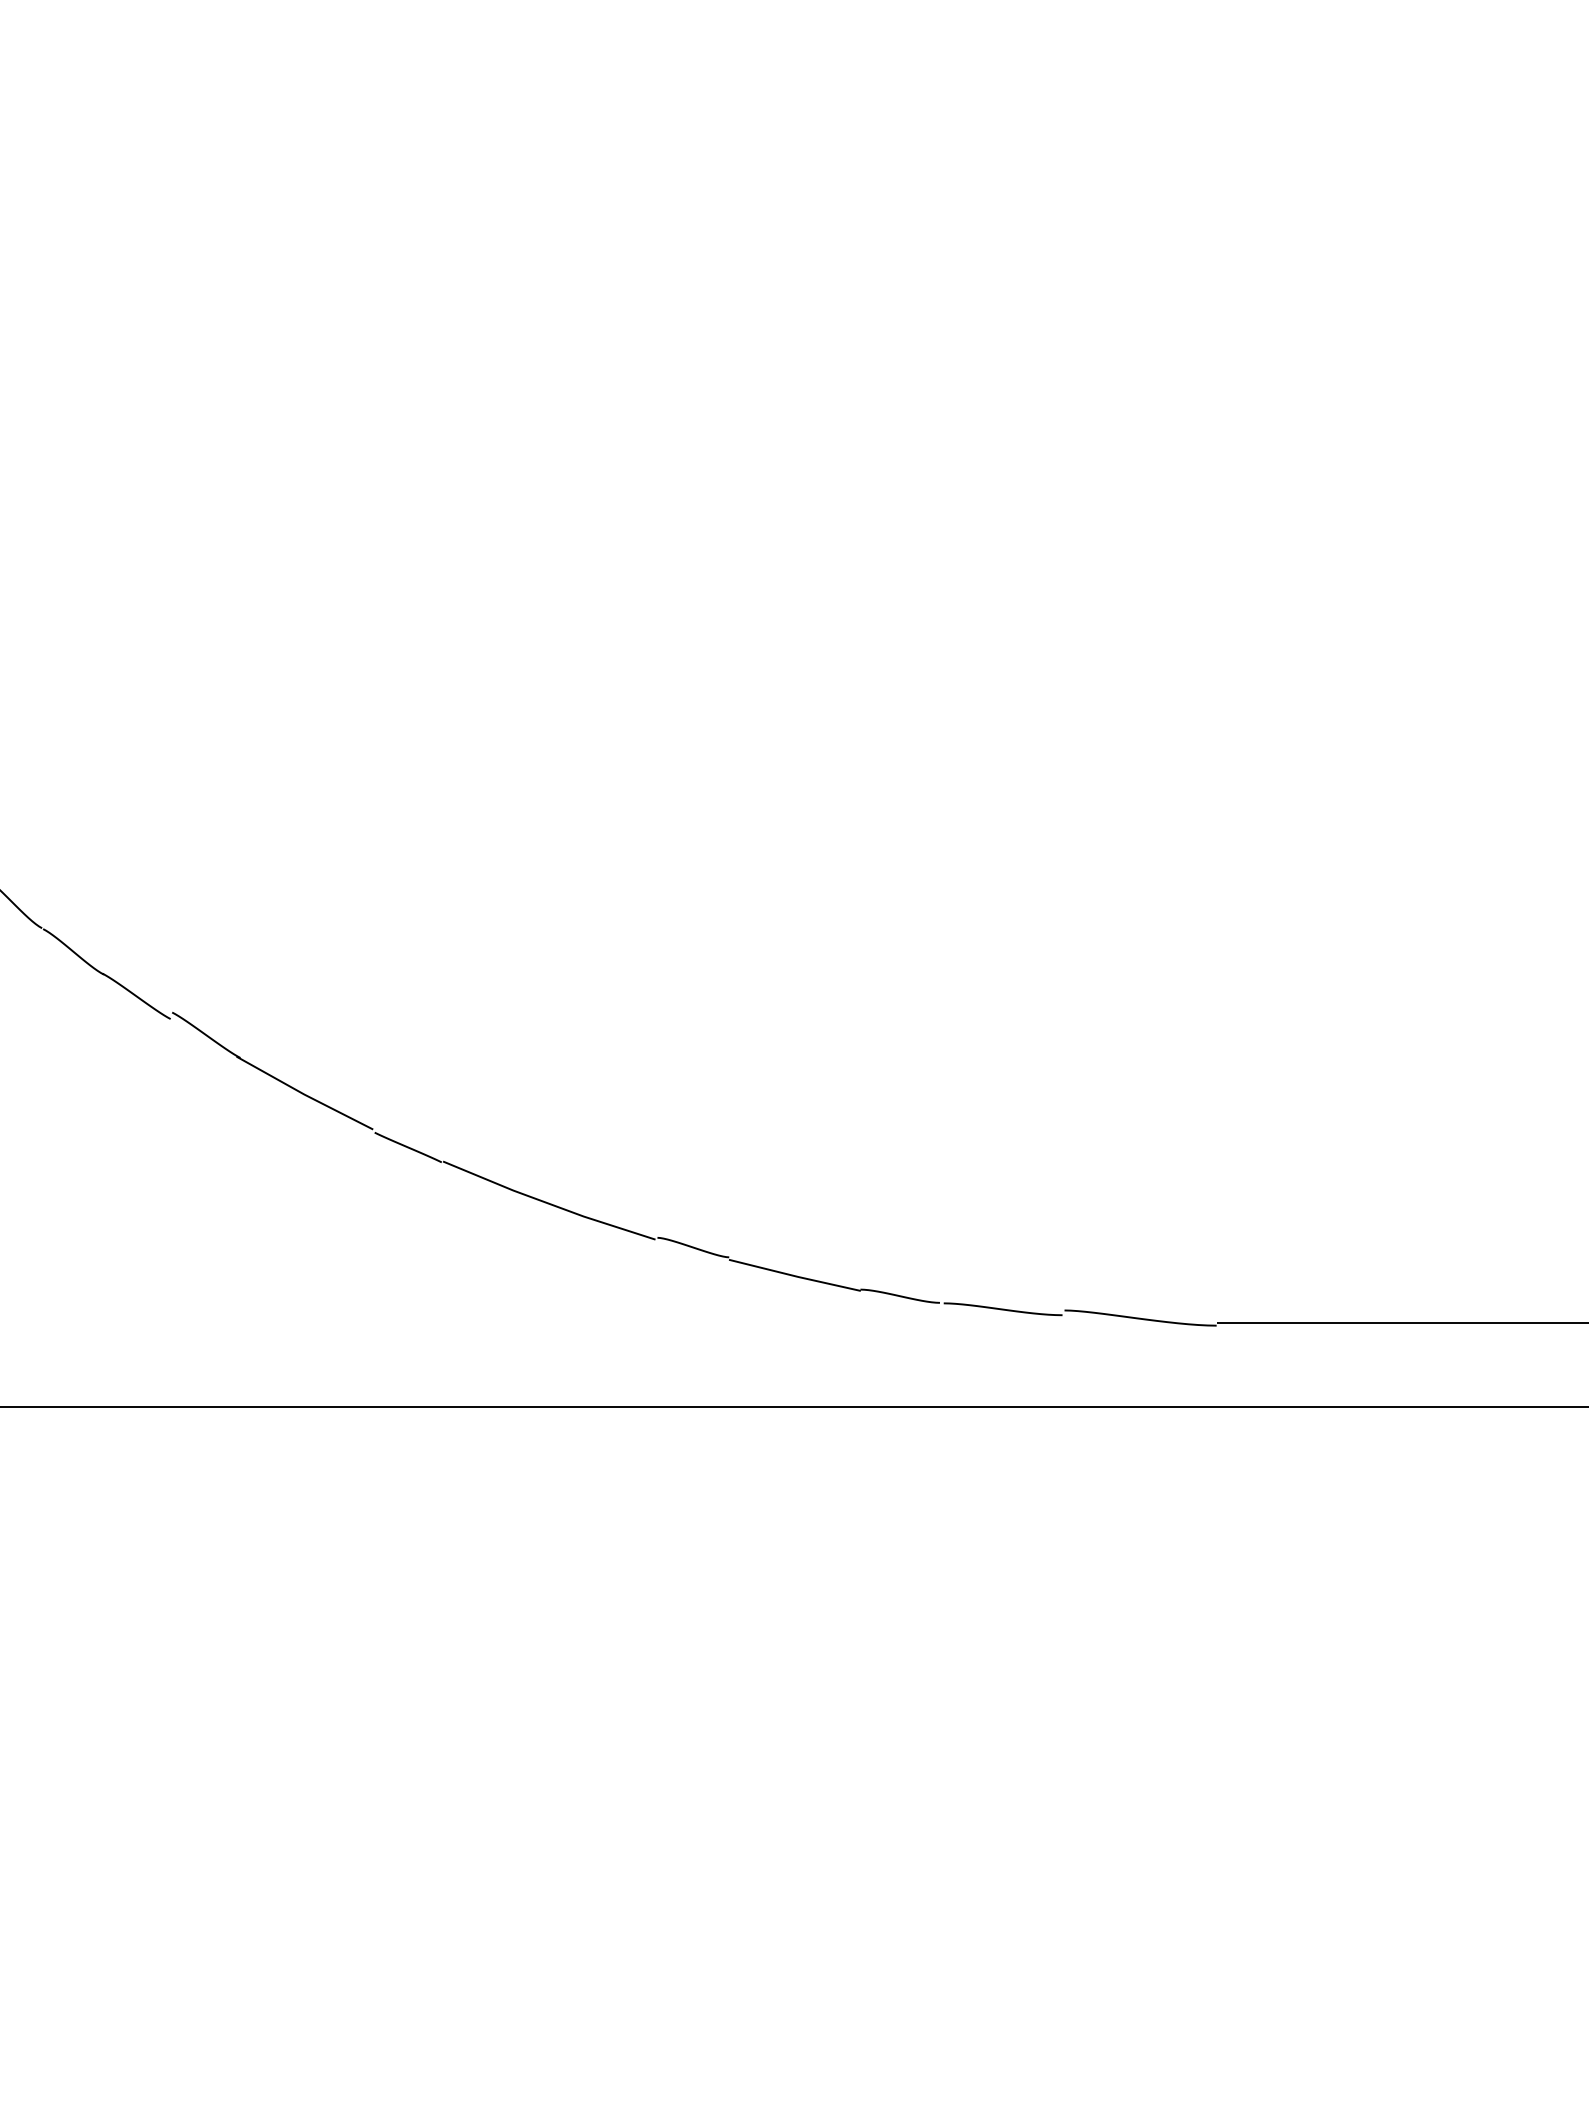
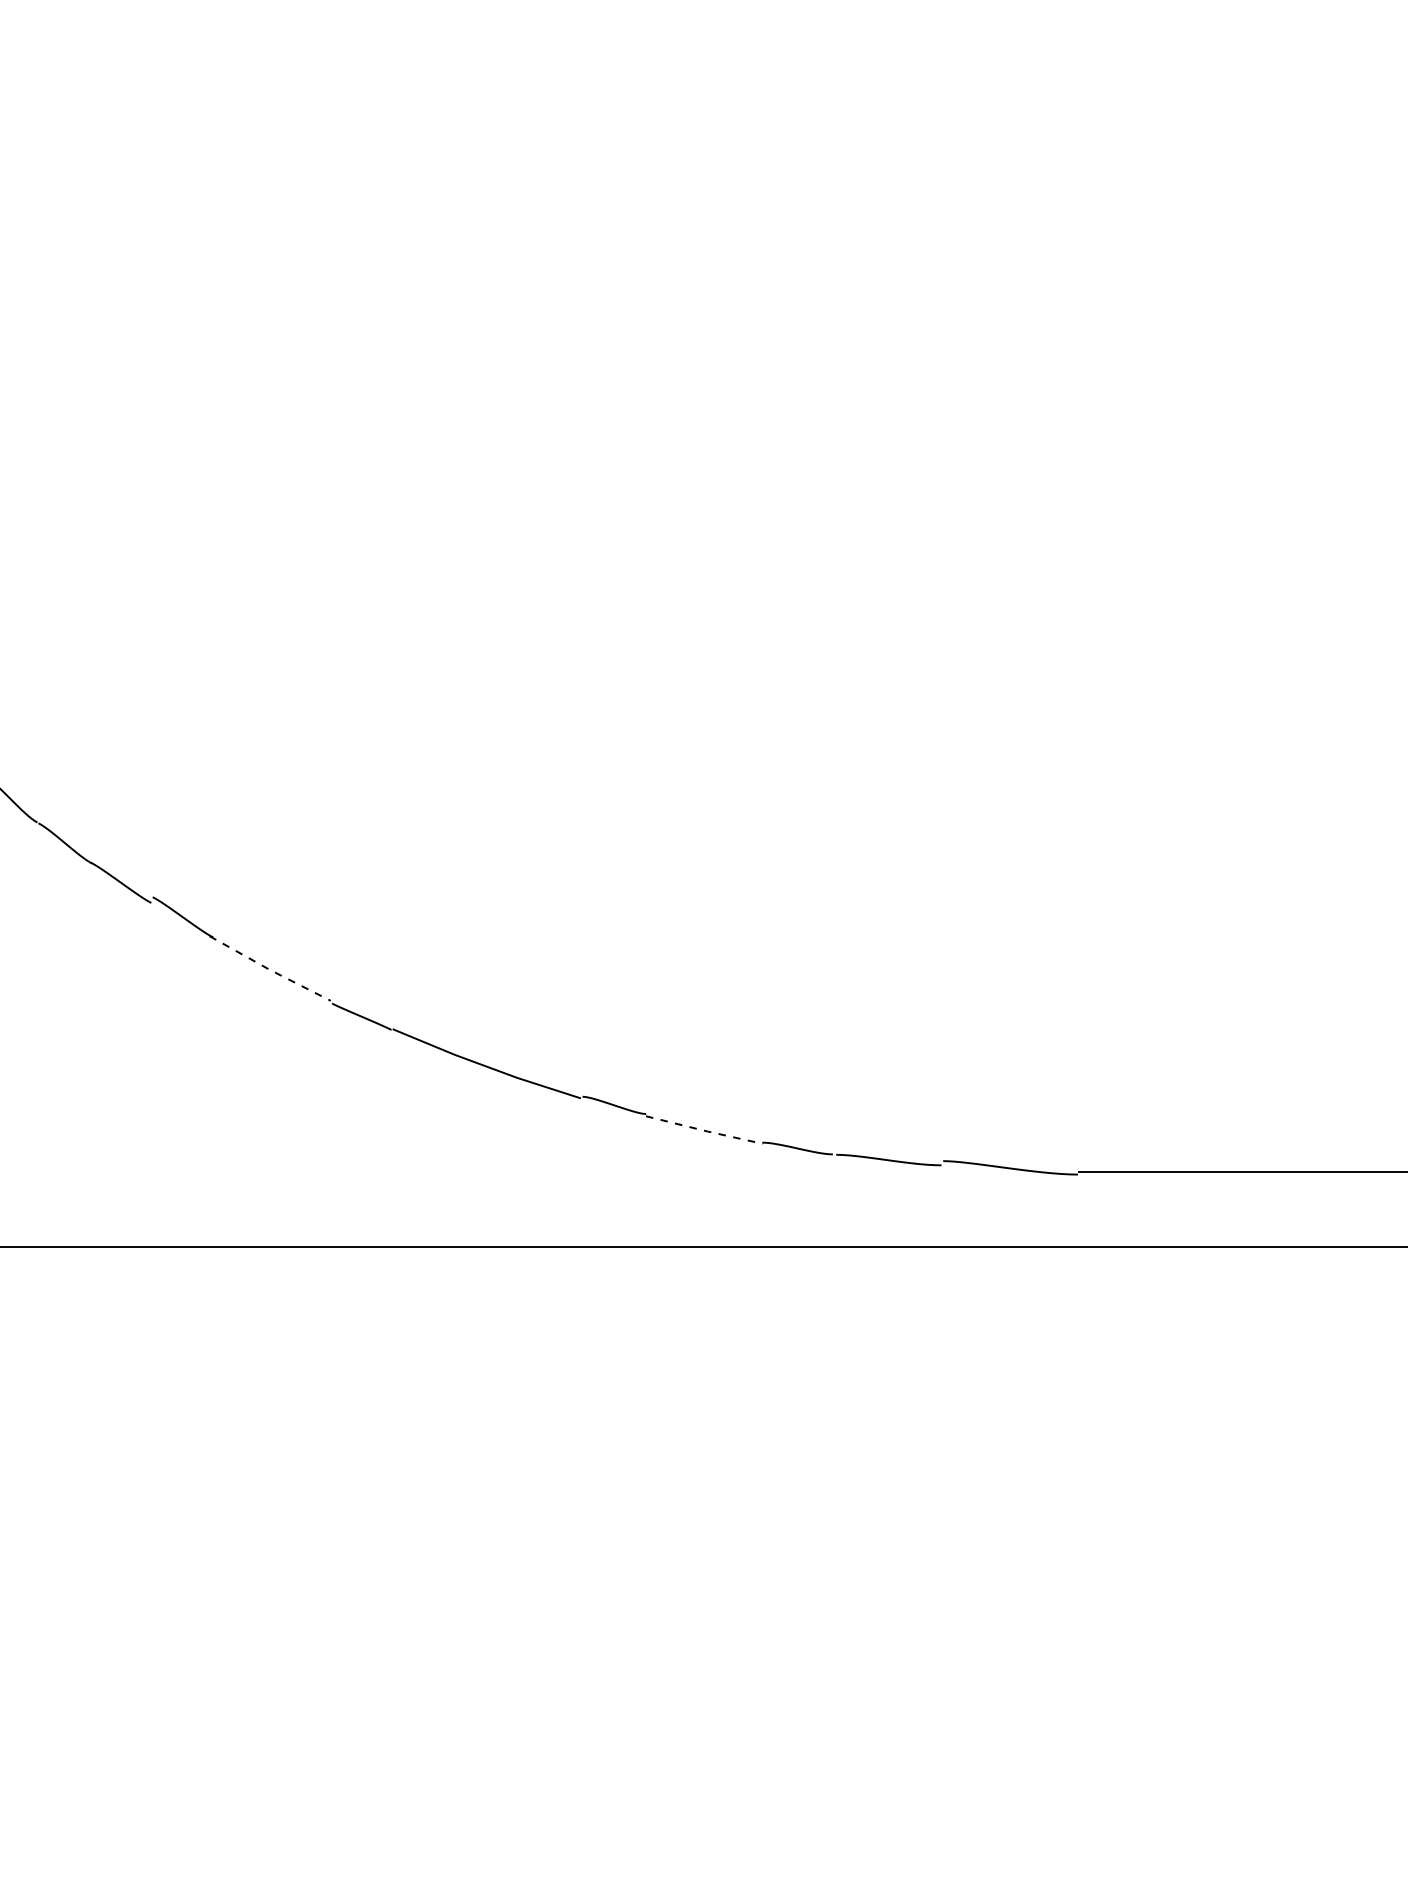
line: (304, 1094) -> (269, 969), solid -> dashed
line: (795, 1275) -> (704, 1130), solid -> dashed

